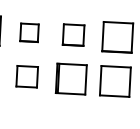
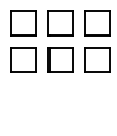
part: (29, 32) -> (23, 23), size x1.67
part: (73, 35) -> (60, 23), size x1.43
part: (27, 75) -> (23, 59), size x1.43

